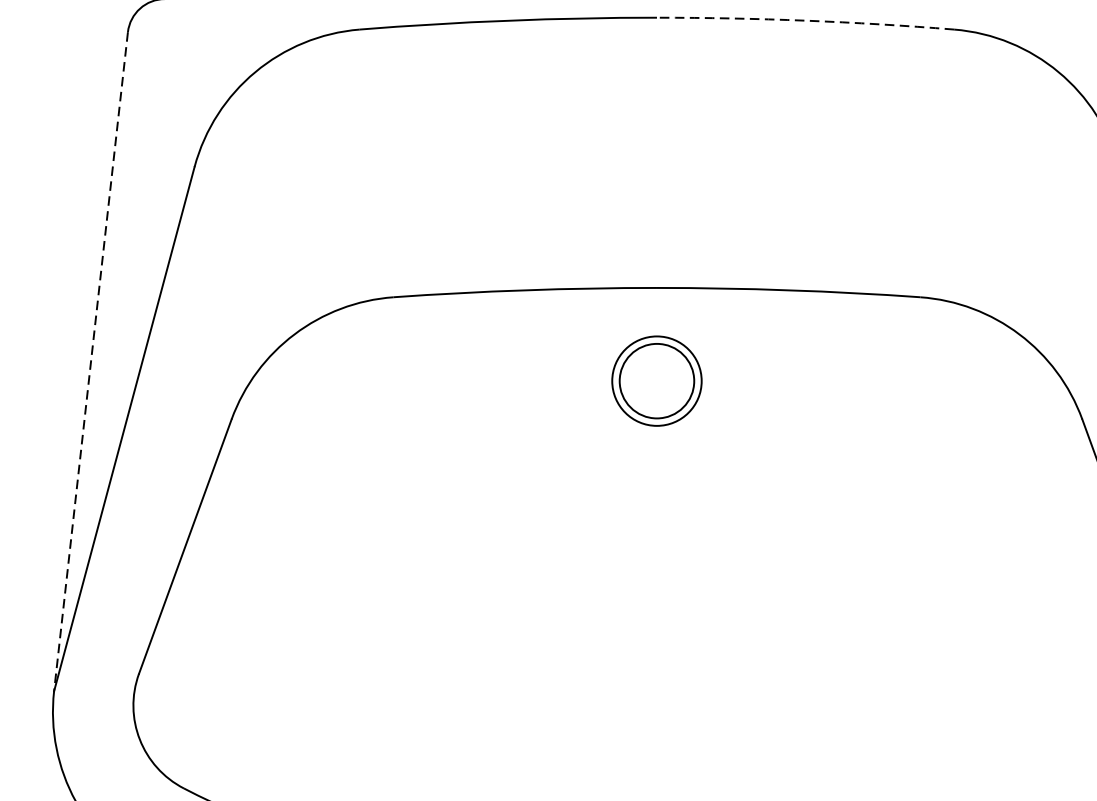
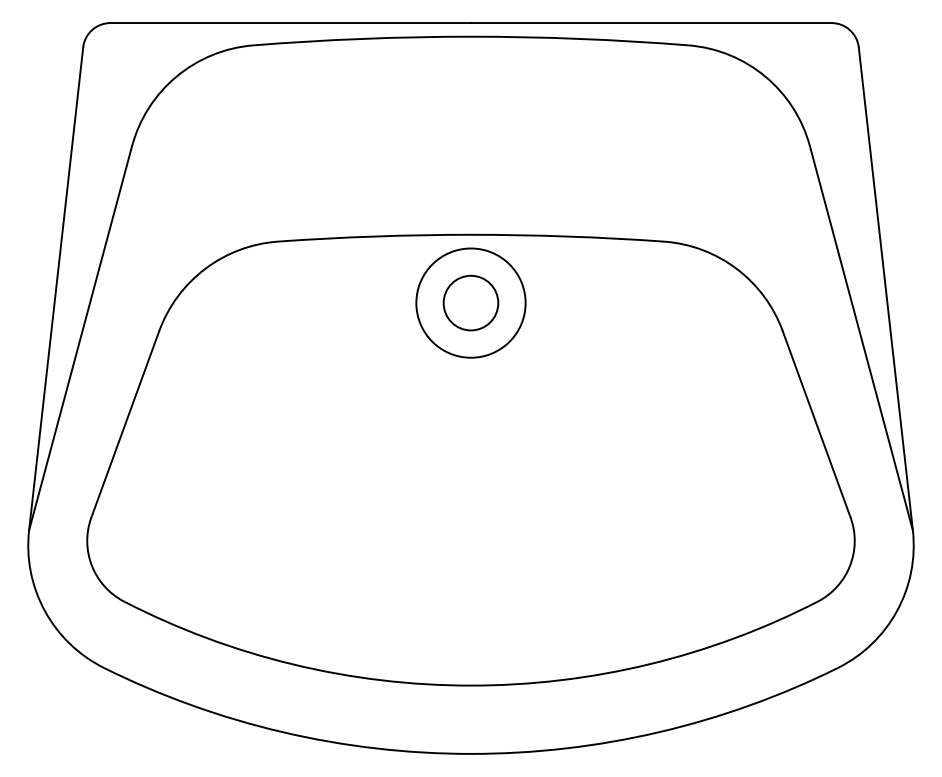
arc: (806, 20) -> (580, 38), dashed -> solid
line: (91, 362) -> (56, 289), dashed -> solid
circle: (656, 380) -> (470, 302), size x1.67

